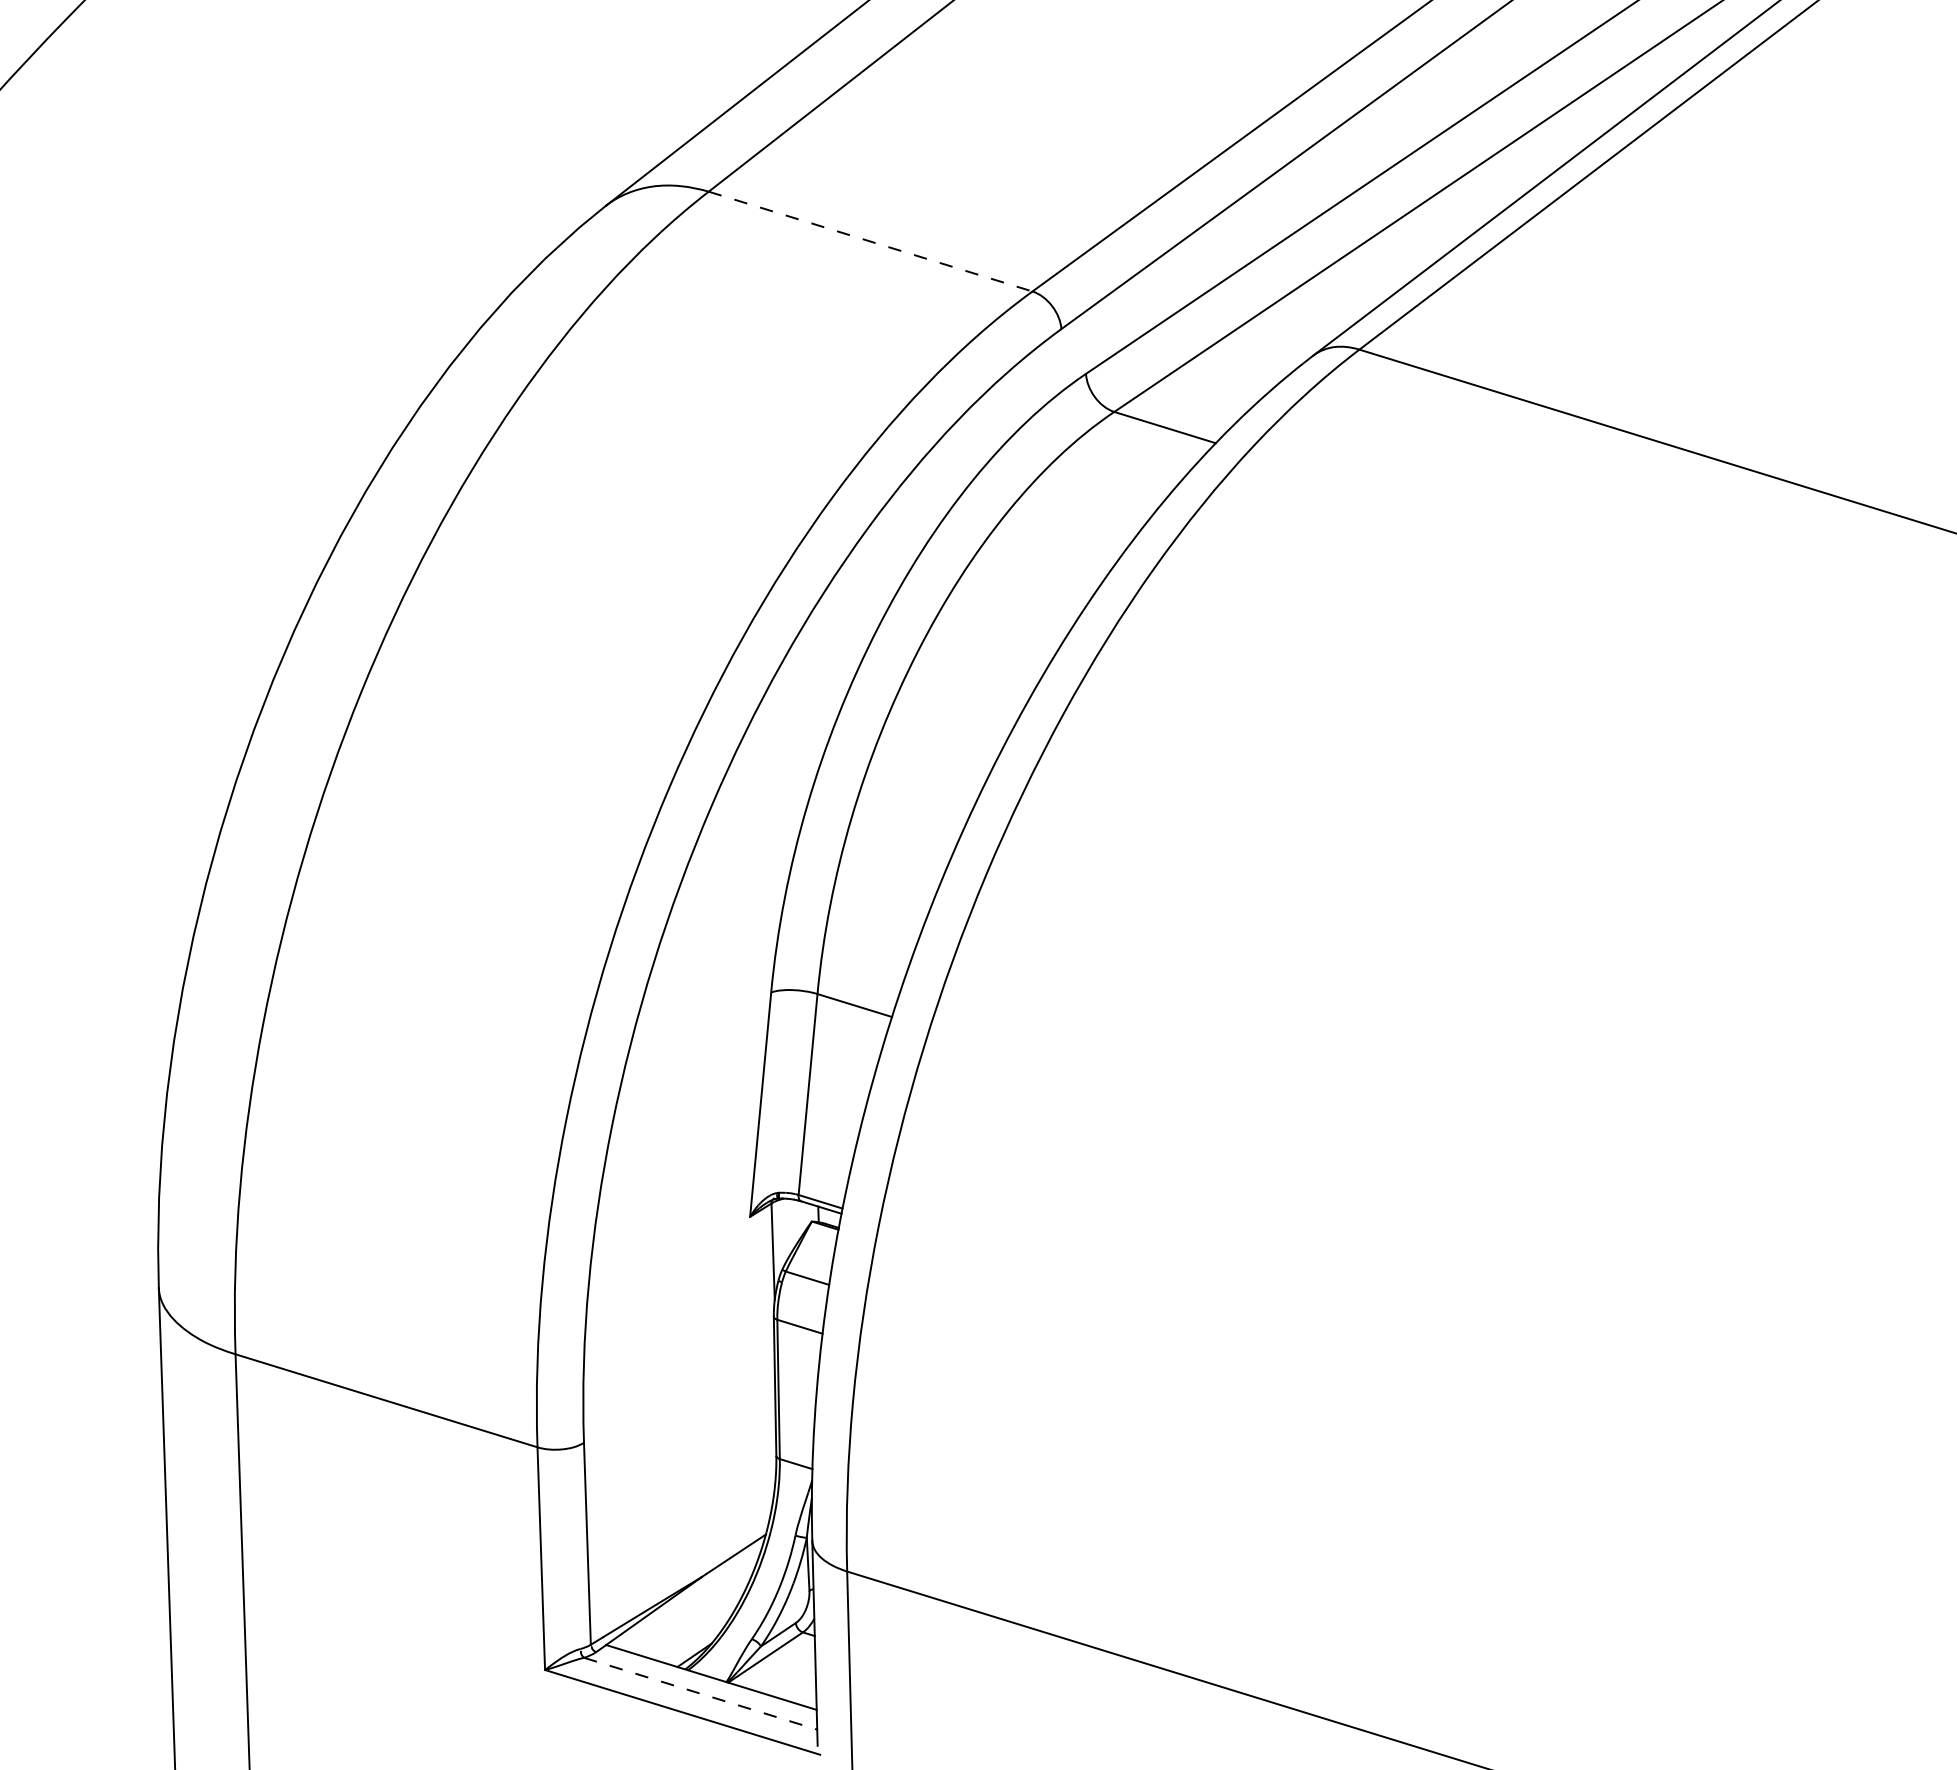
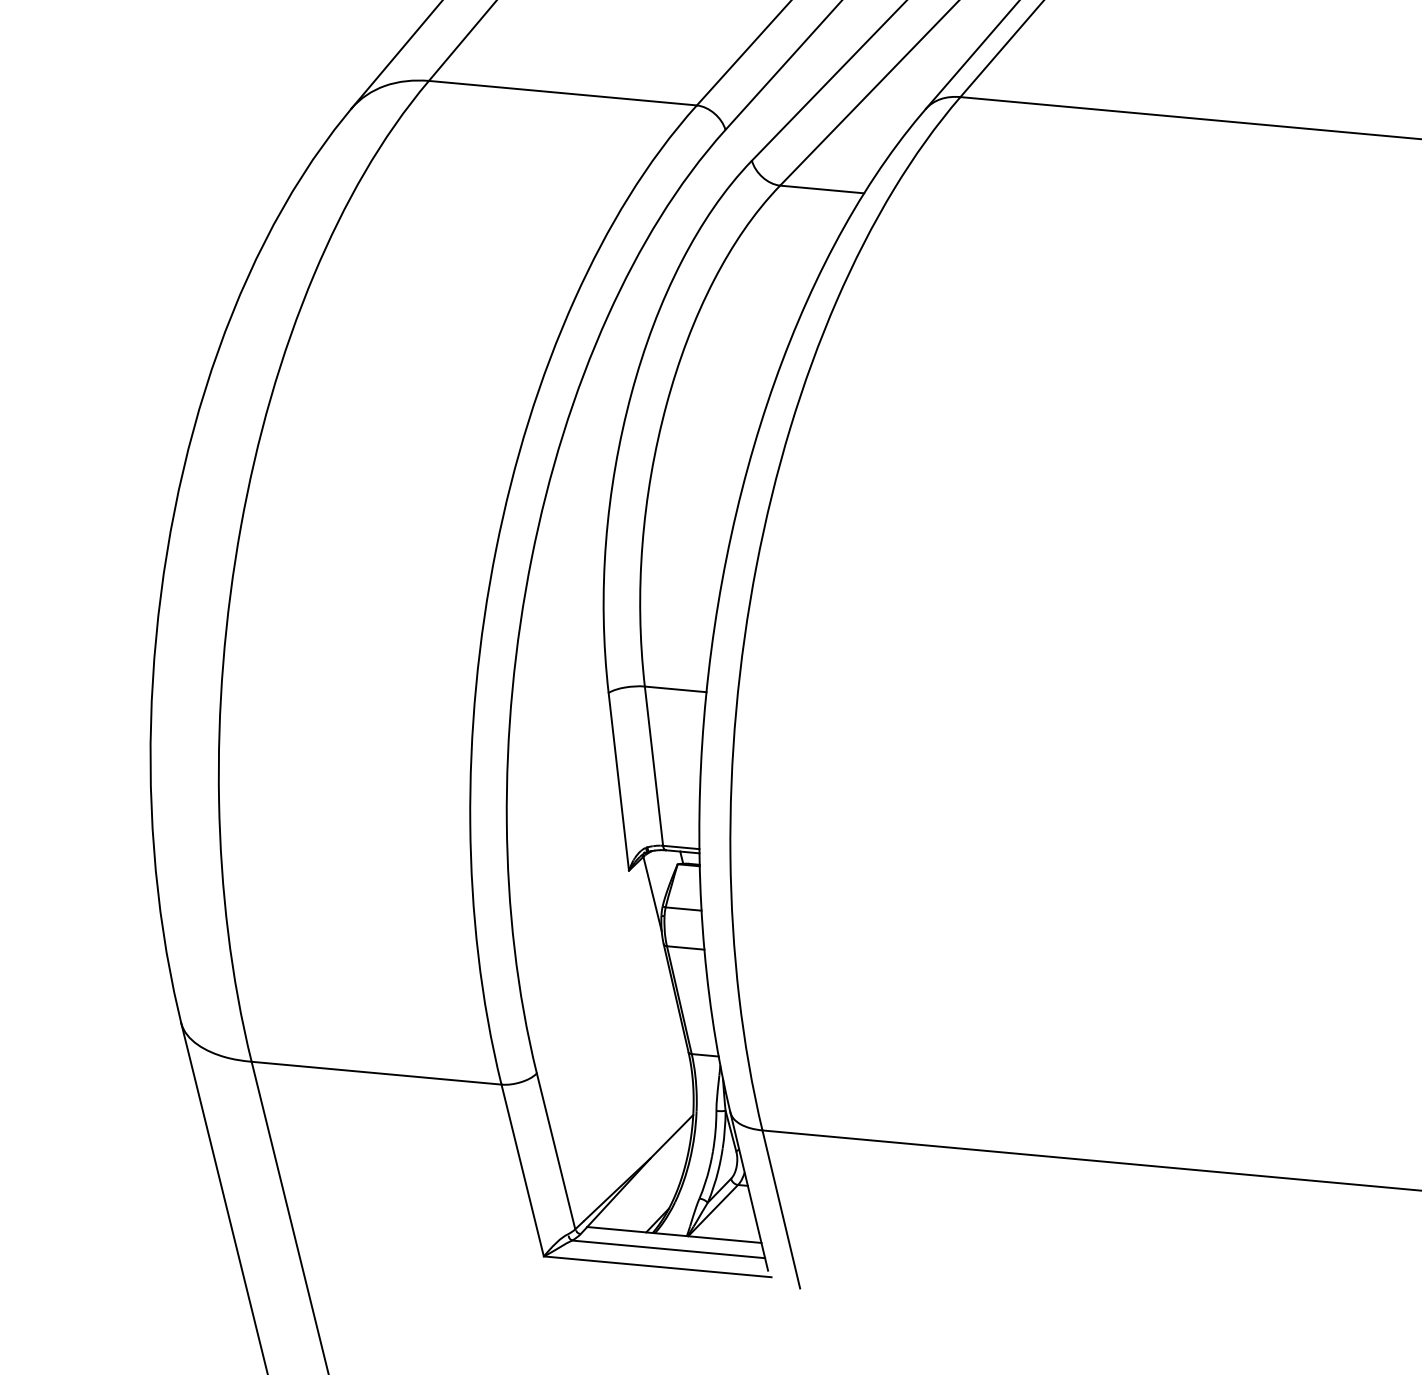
line: (871, 241) -> (563, 92), dashed -> solid
line: (700, 1693) -> (668, 1249), dashed -> solid

